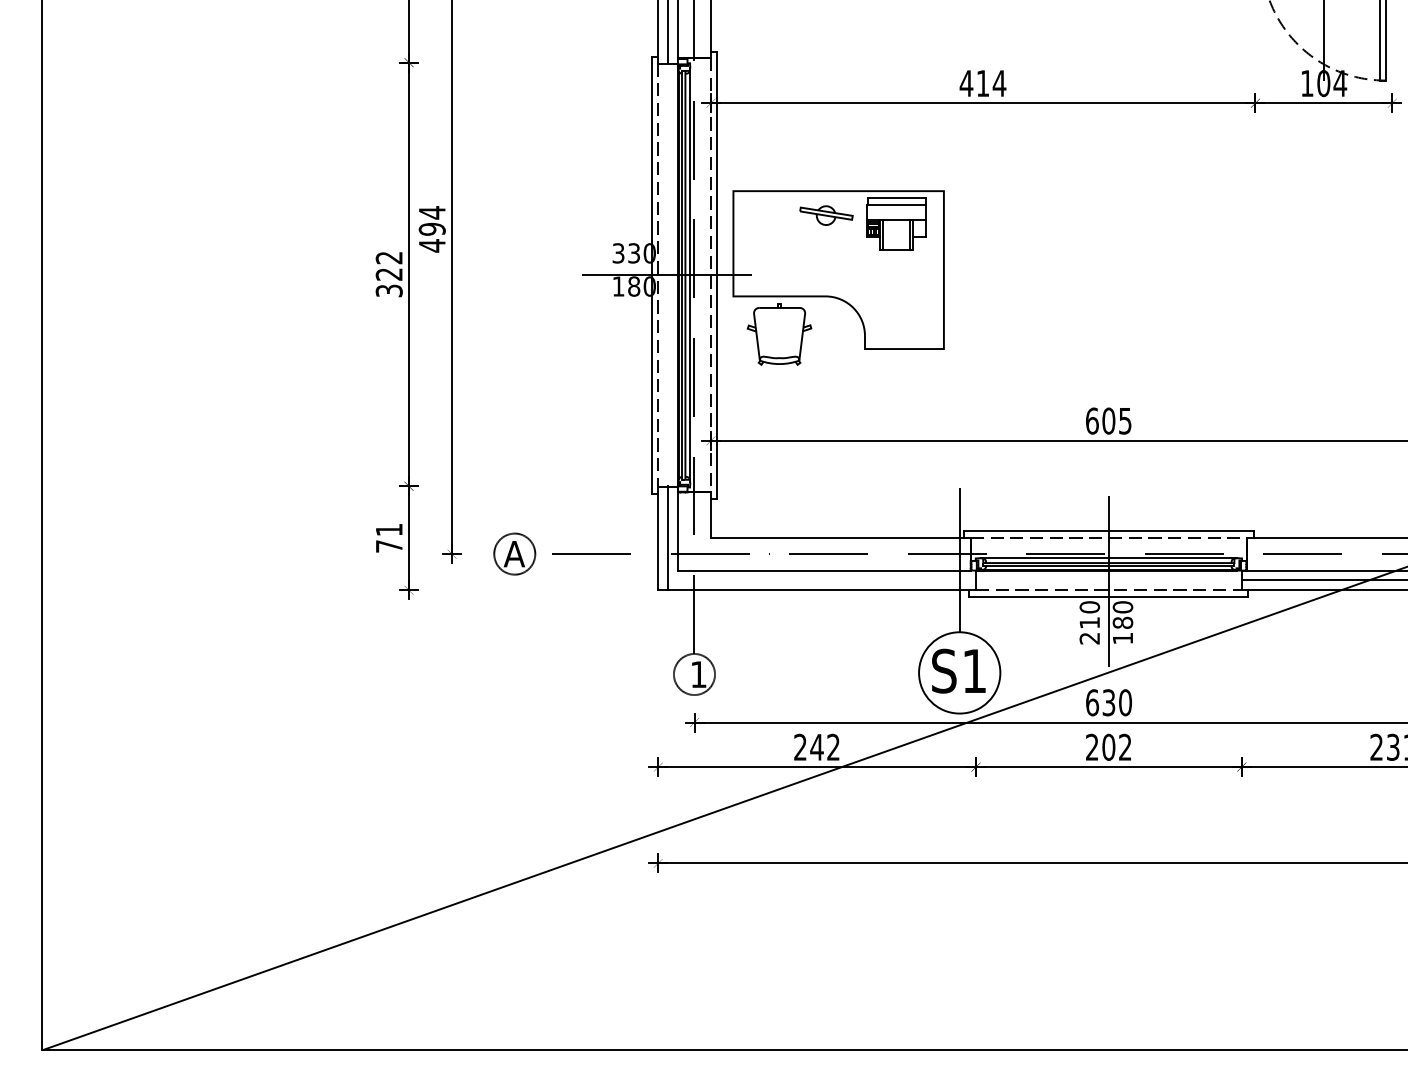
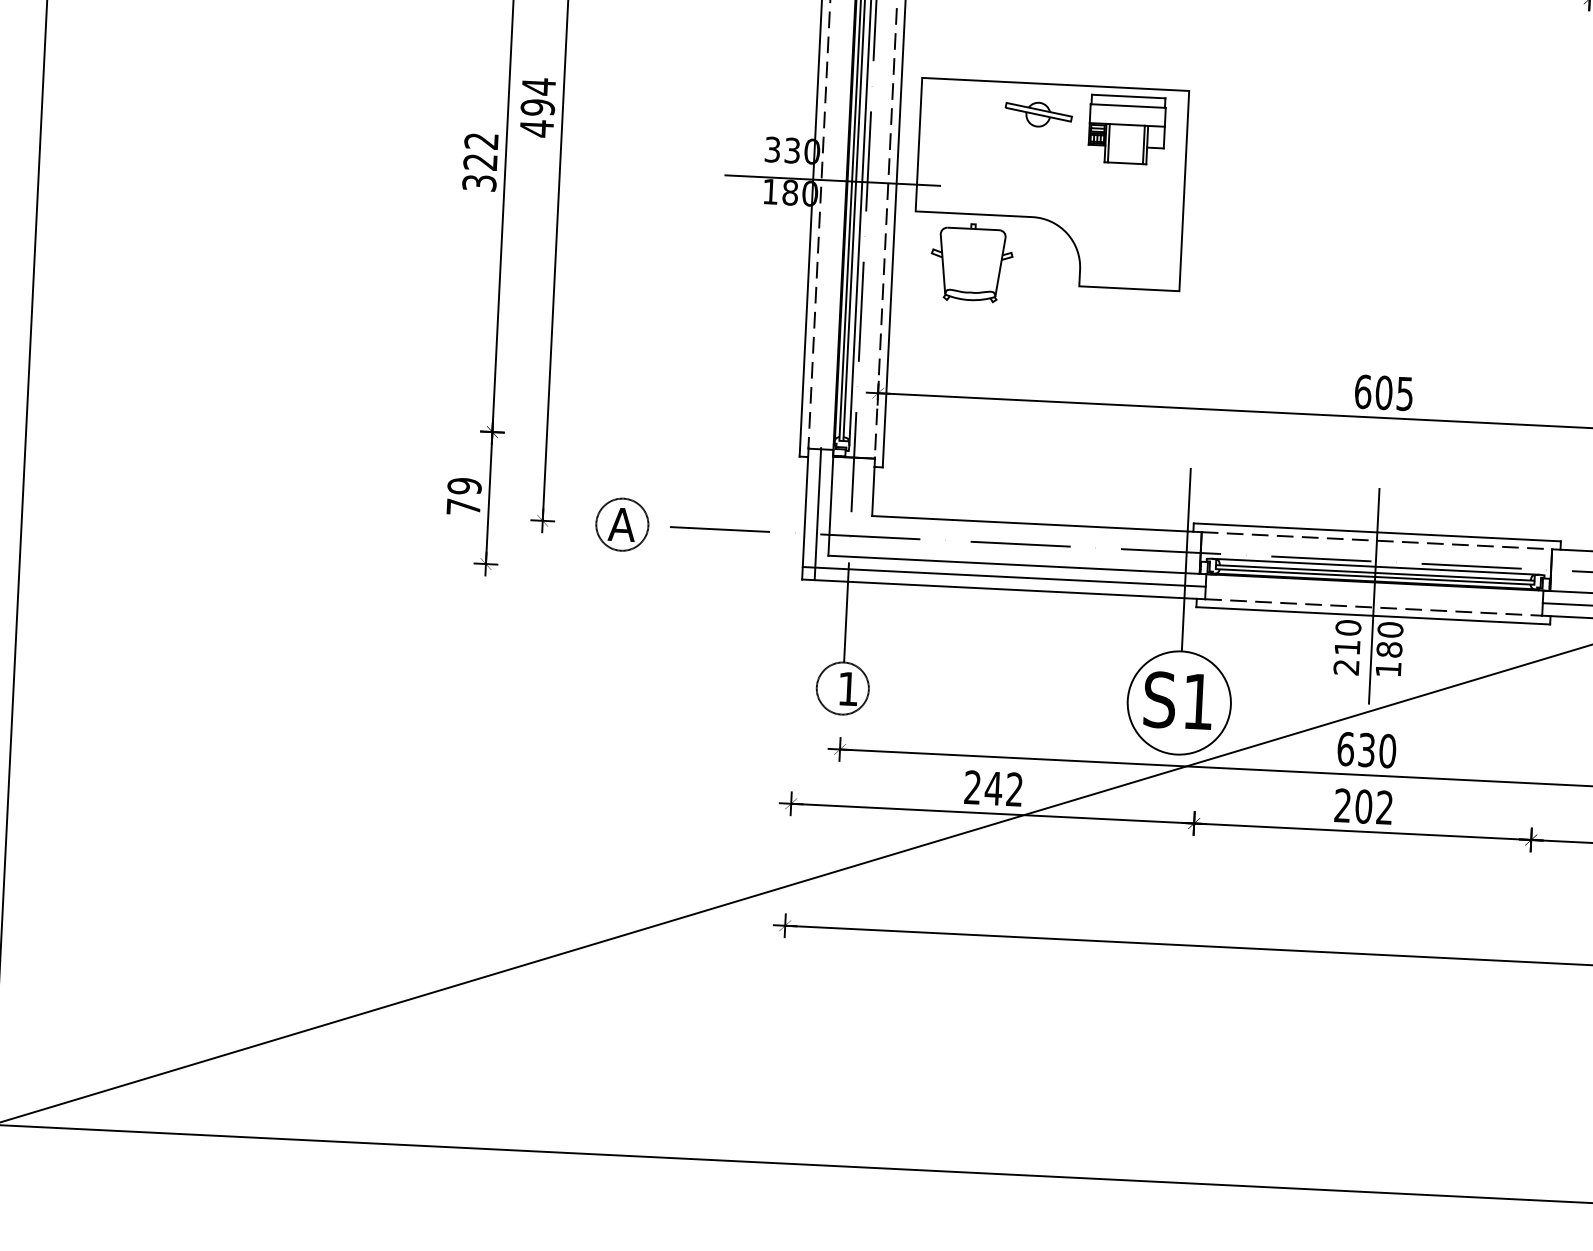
text: (388, 529) -> (463, 485), 71 -> 79
line: (817, 580) -> (1004, 576), added

